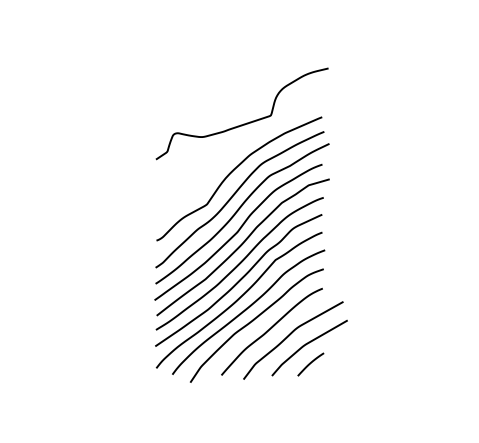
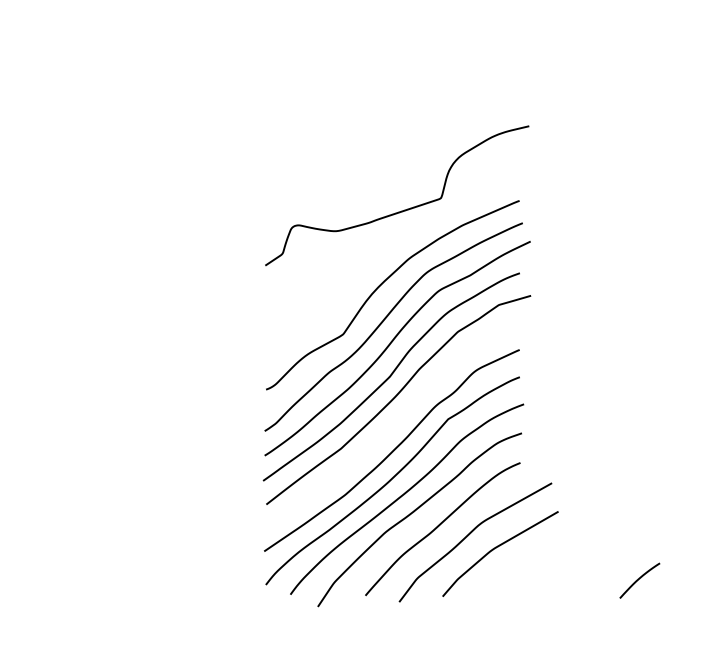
curve: (239, 263) -> (393, 424), removed
line: (310, 364) -> (639, 580), moved

